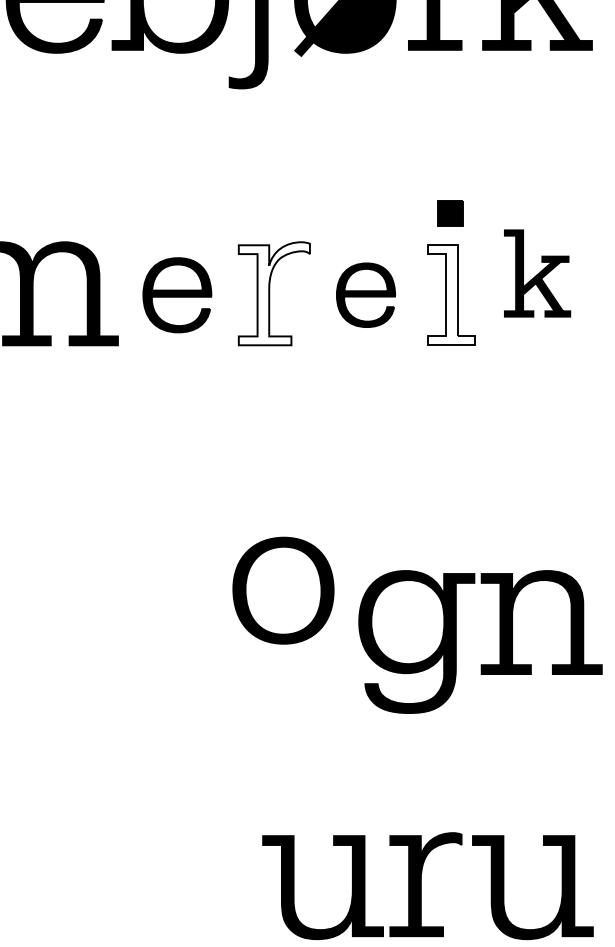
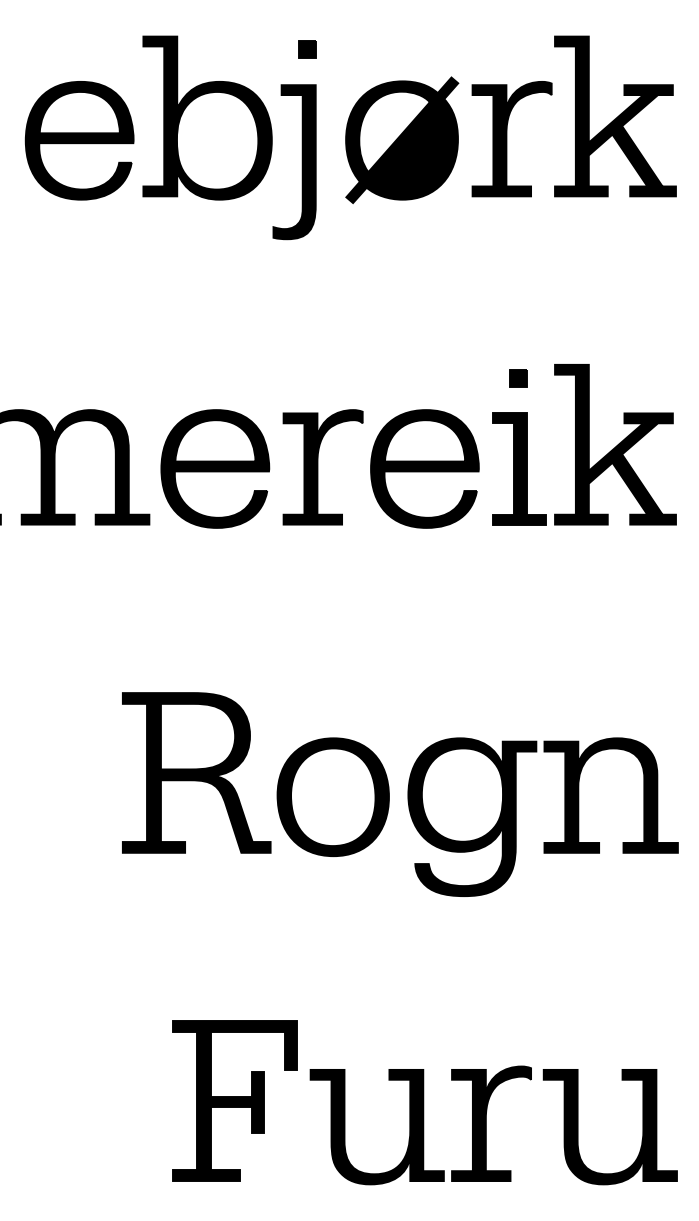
part: (450, 213) -> (518, 378), size x0.62
part: (537, 273) -> (615, 444), size x1.67
fill: (273, 293) -> (322, 467), added
part: (177, 294) -> (215, 468), size x1.43
part: (365, 294) -> (424, 468), size x1.67
fill: (451, 294) -> (519, 468), added
part: (160, 568) -> (196, 772), added
part: (499, 641) -> (564, 816), moved
part: (194, 863) -> (234, 1100), added

